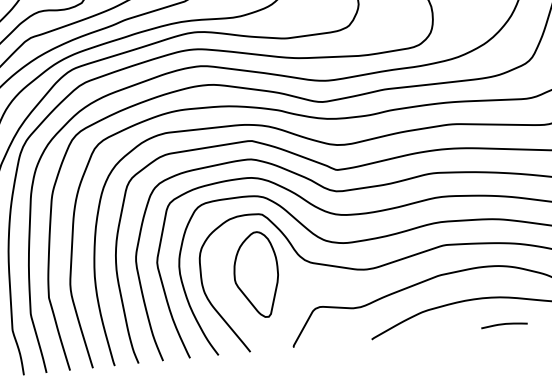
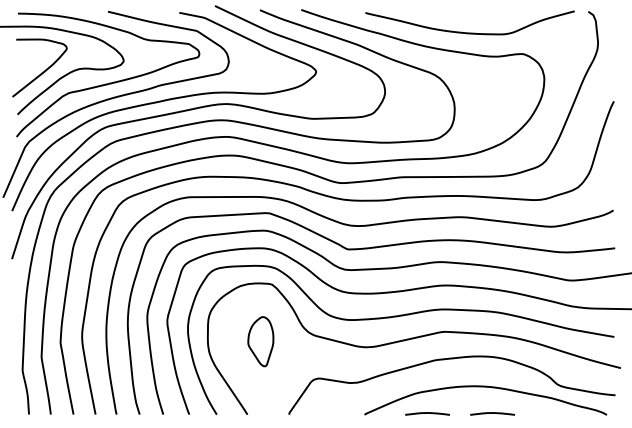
part: (256, 274) -> (260, 341), size x0.6
line: (436, 331) -> (427, 413), added

